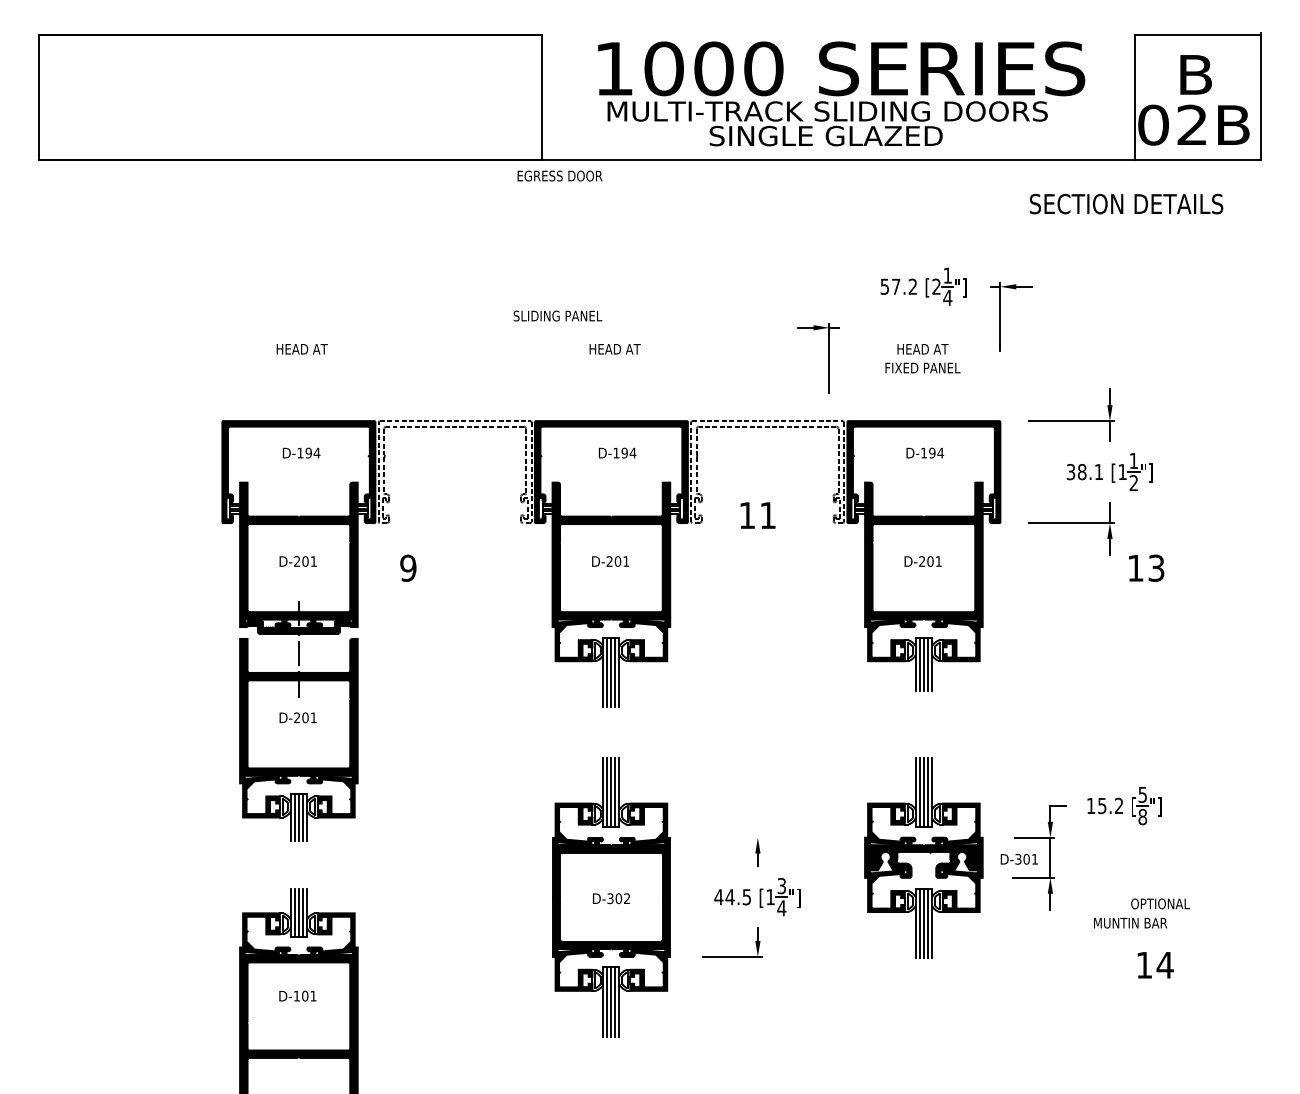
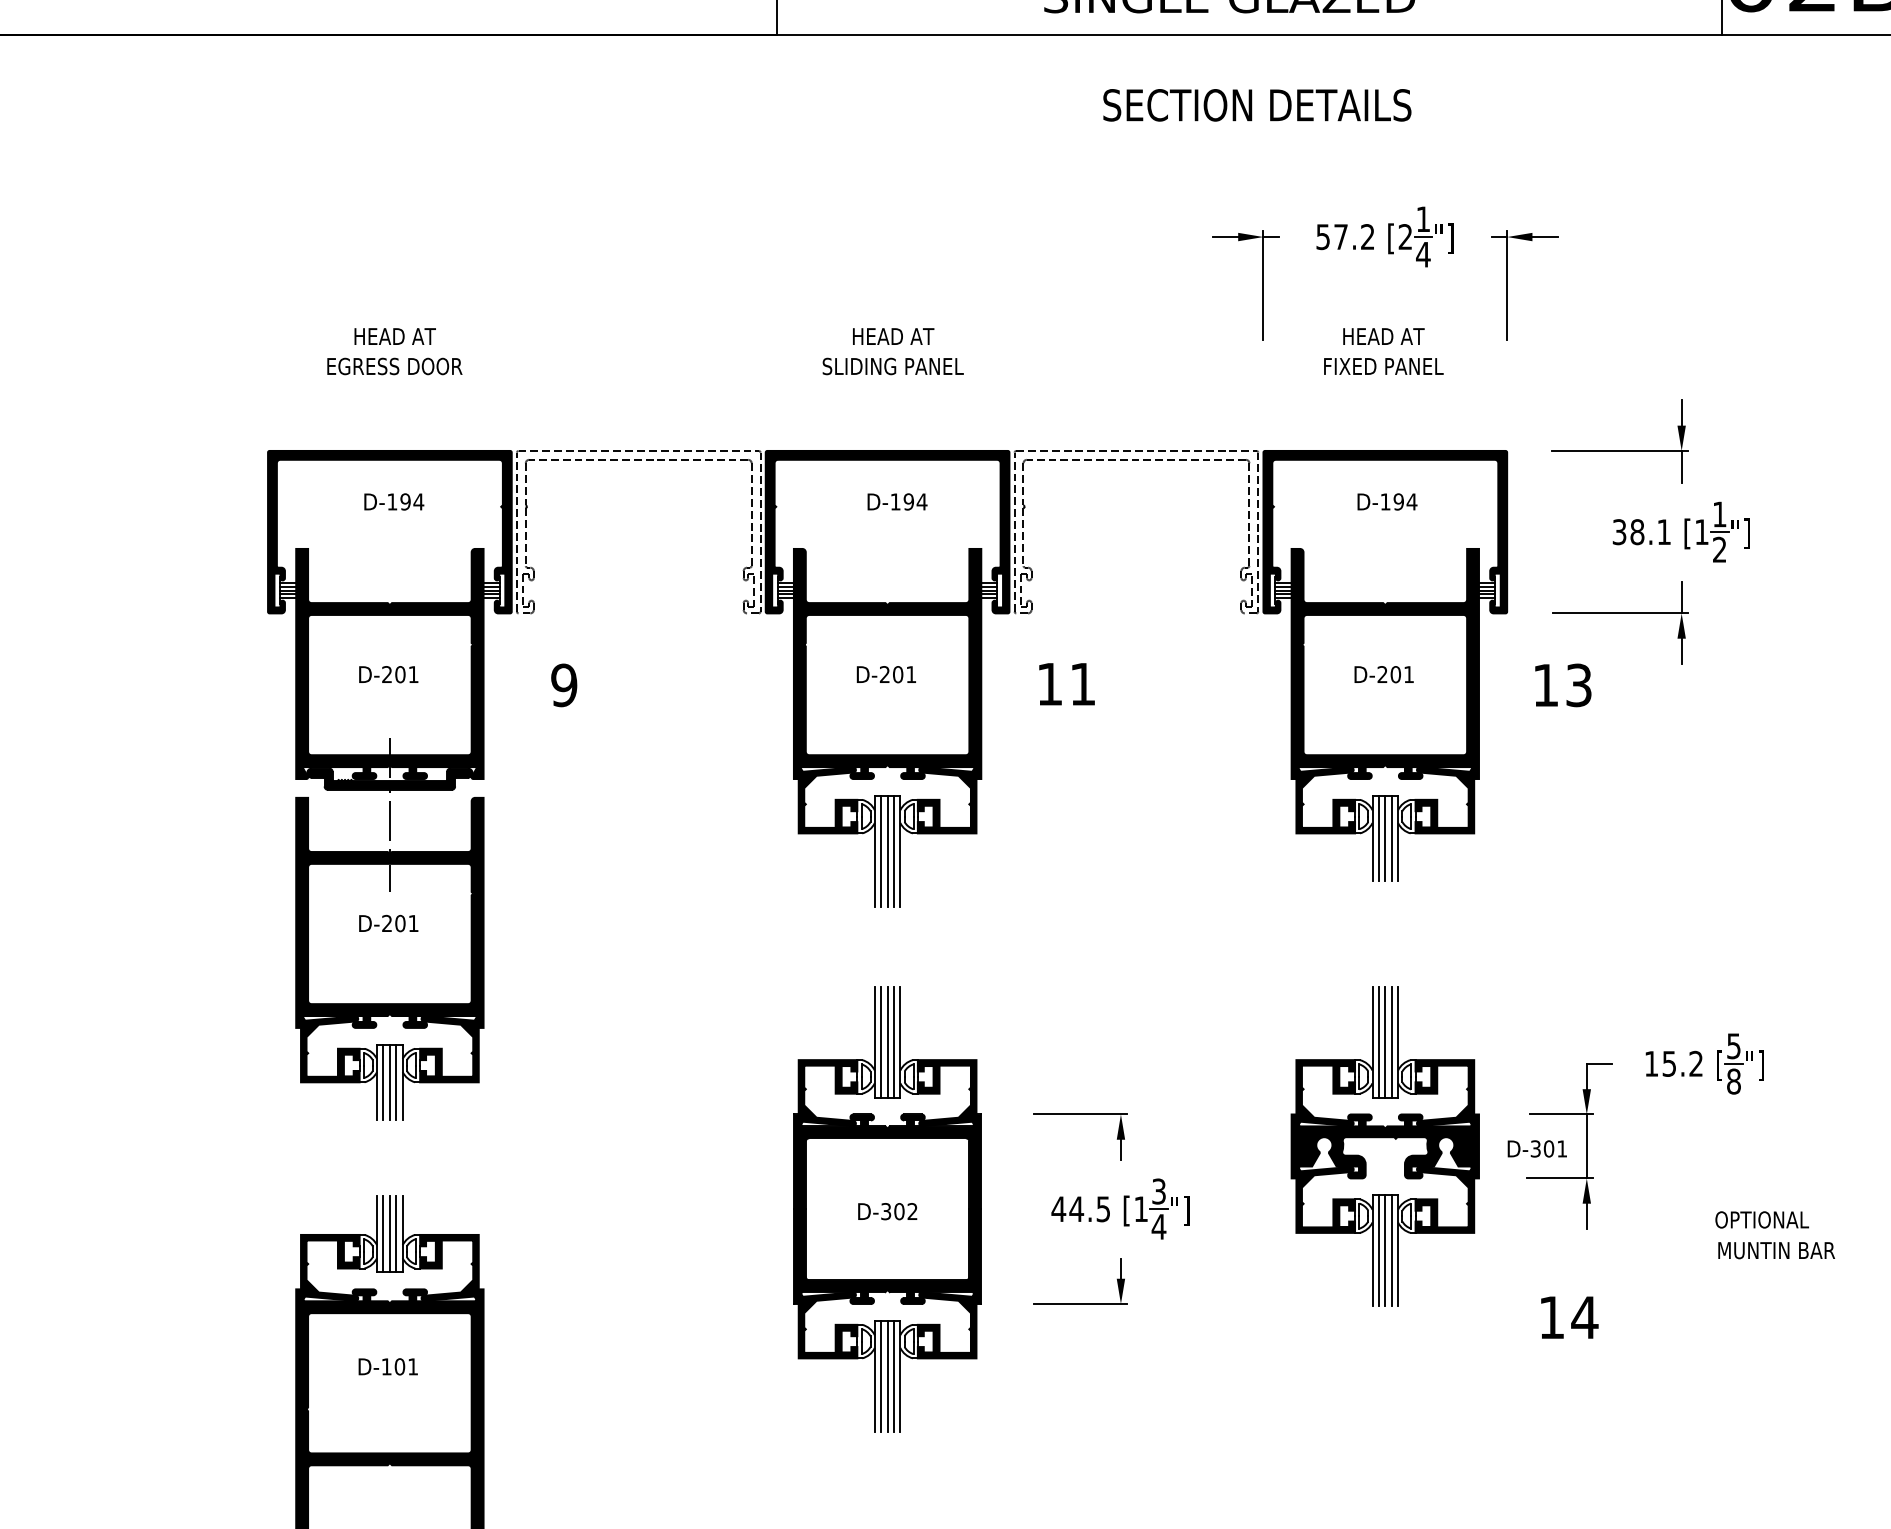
text: (559, 175) -> (394, 365), moved
text: (1126, 203) -> (1257, 104), moved
text: (557, 315) -> (892, 365), moved
part: (828, 358) -> (1262, 285), moved
text: (757, 515) -> (1066, 684), moved
text: (1146, 567) -> (1563, 684), moved
line: (732, 837) -> (1080, 1114), added
text: (1130, 922) -> (1776, 1249), moved
text: (1155, 965) -> (1569, 1318), moved

